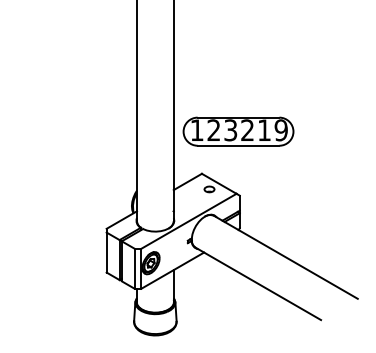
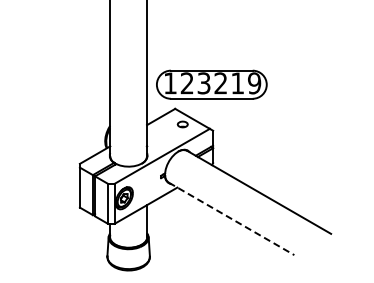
part: (238, 131) -> (211, 84), moved
line: (258, 284) -> (231, 219), solid -> dashed

